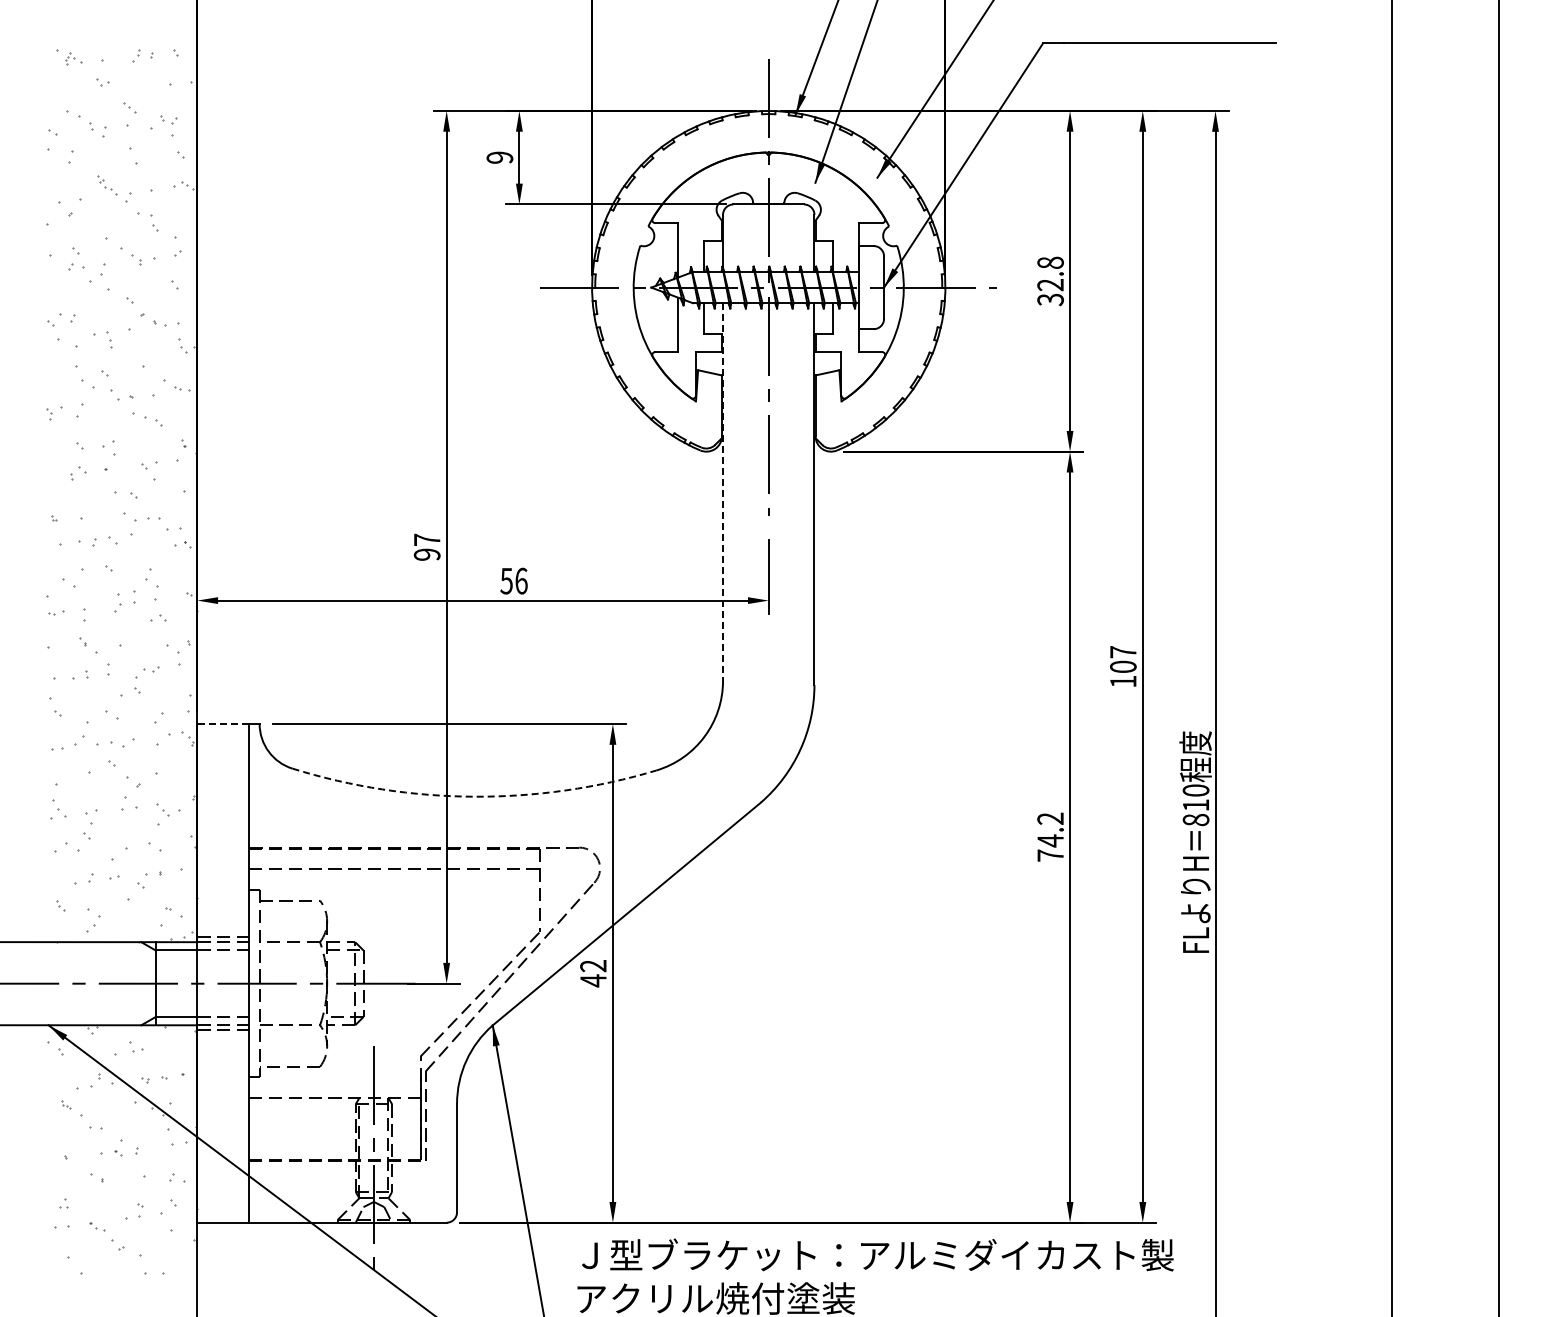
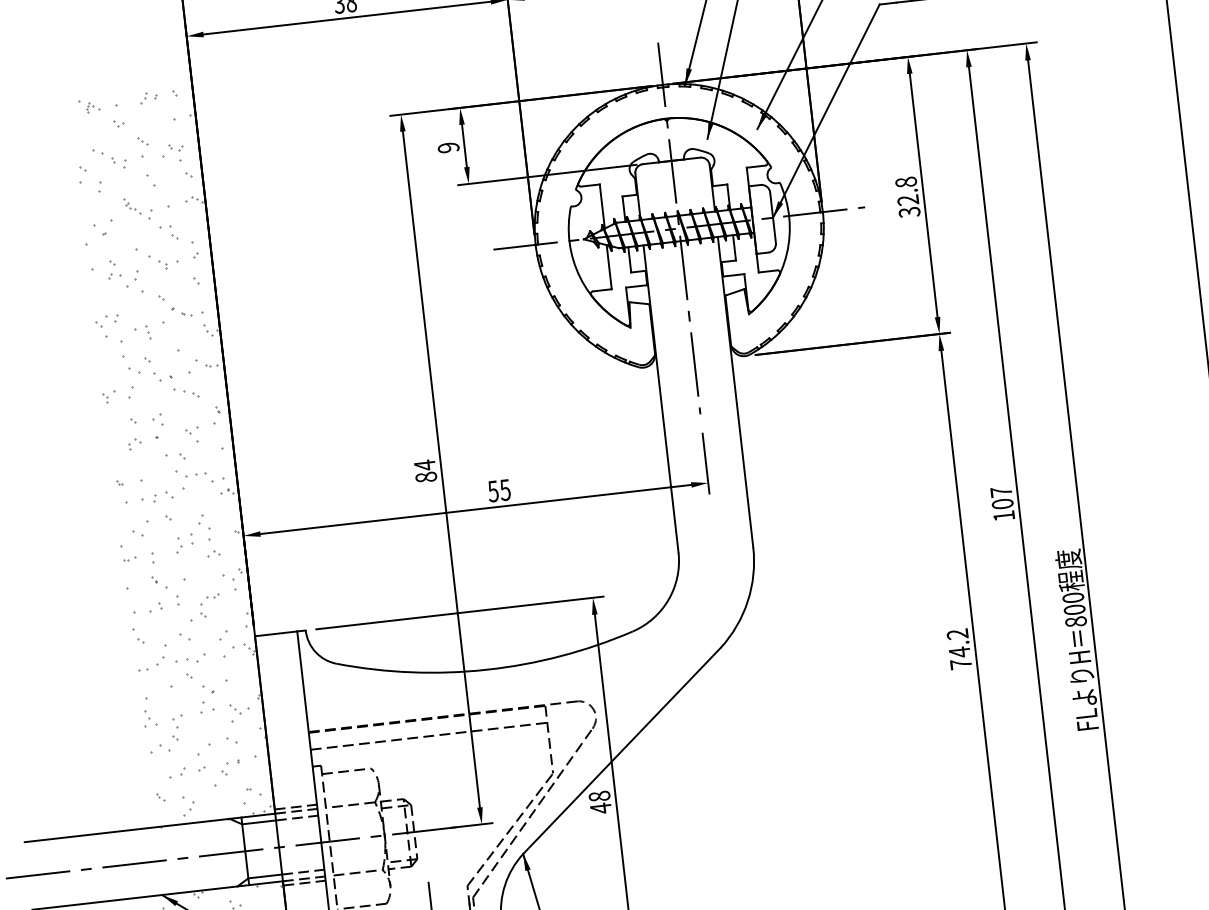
line: (723, 492) -> (661, 399), dashed -> solid
text: (426, 546) -> (424, 470), 97 -> 84
text: (521, 580) -> (505, 489), 56 -> 55
line: (223, 723) -> (276, 633), dashed -> solid
arc: (474, 796) -> (487, 669), dashed -> solid
text: (1195, 805) -> (1074, 610), 810 -> 800
text: (593, 965) -> (599, 795), 42 -> 48

